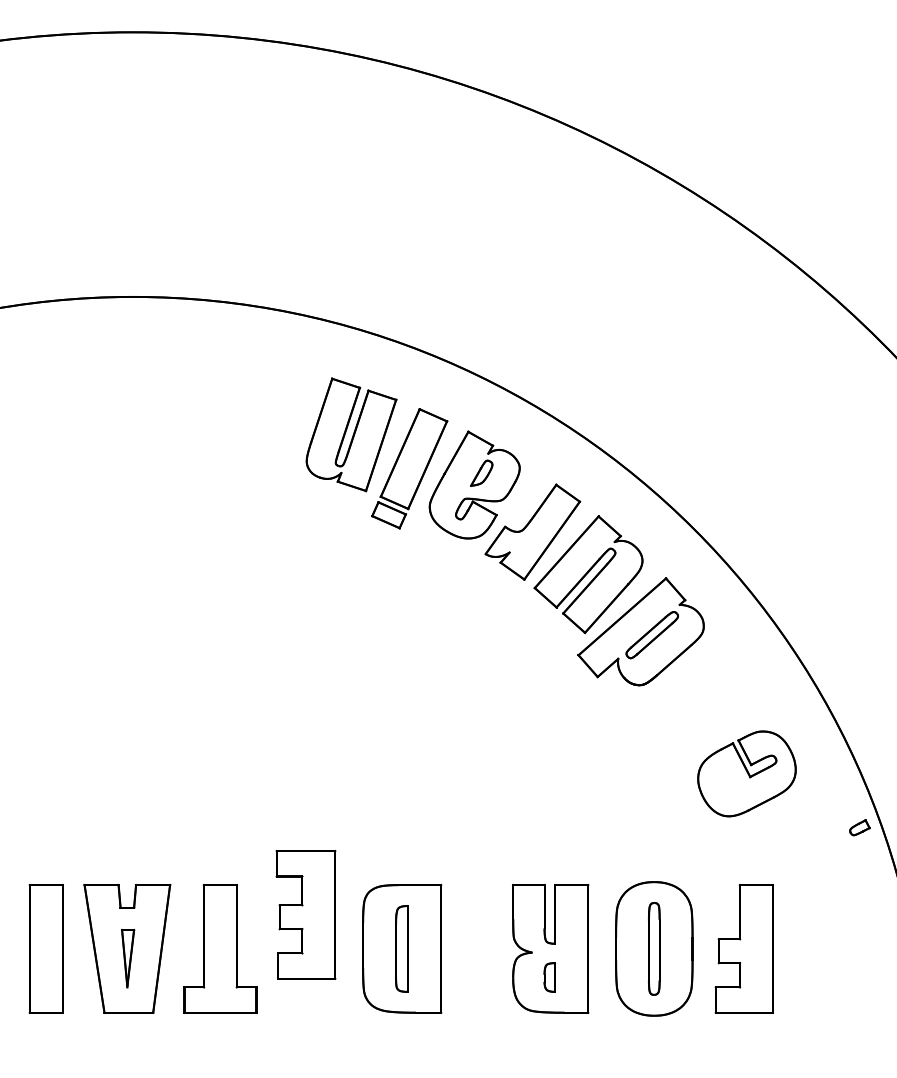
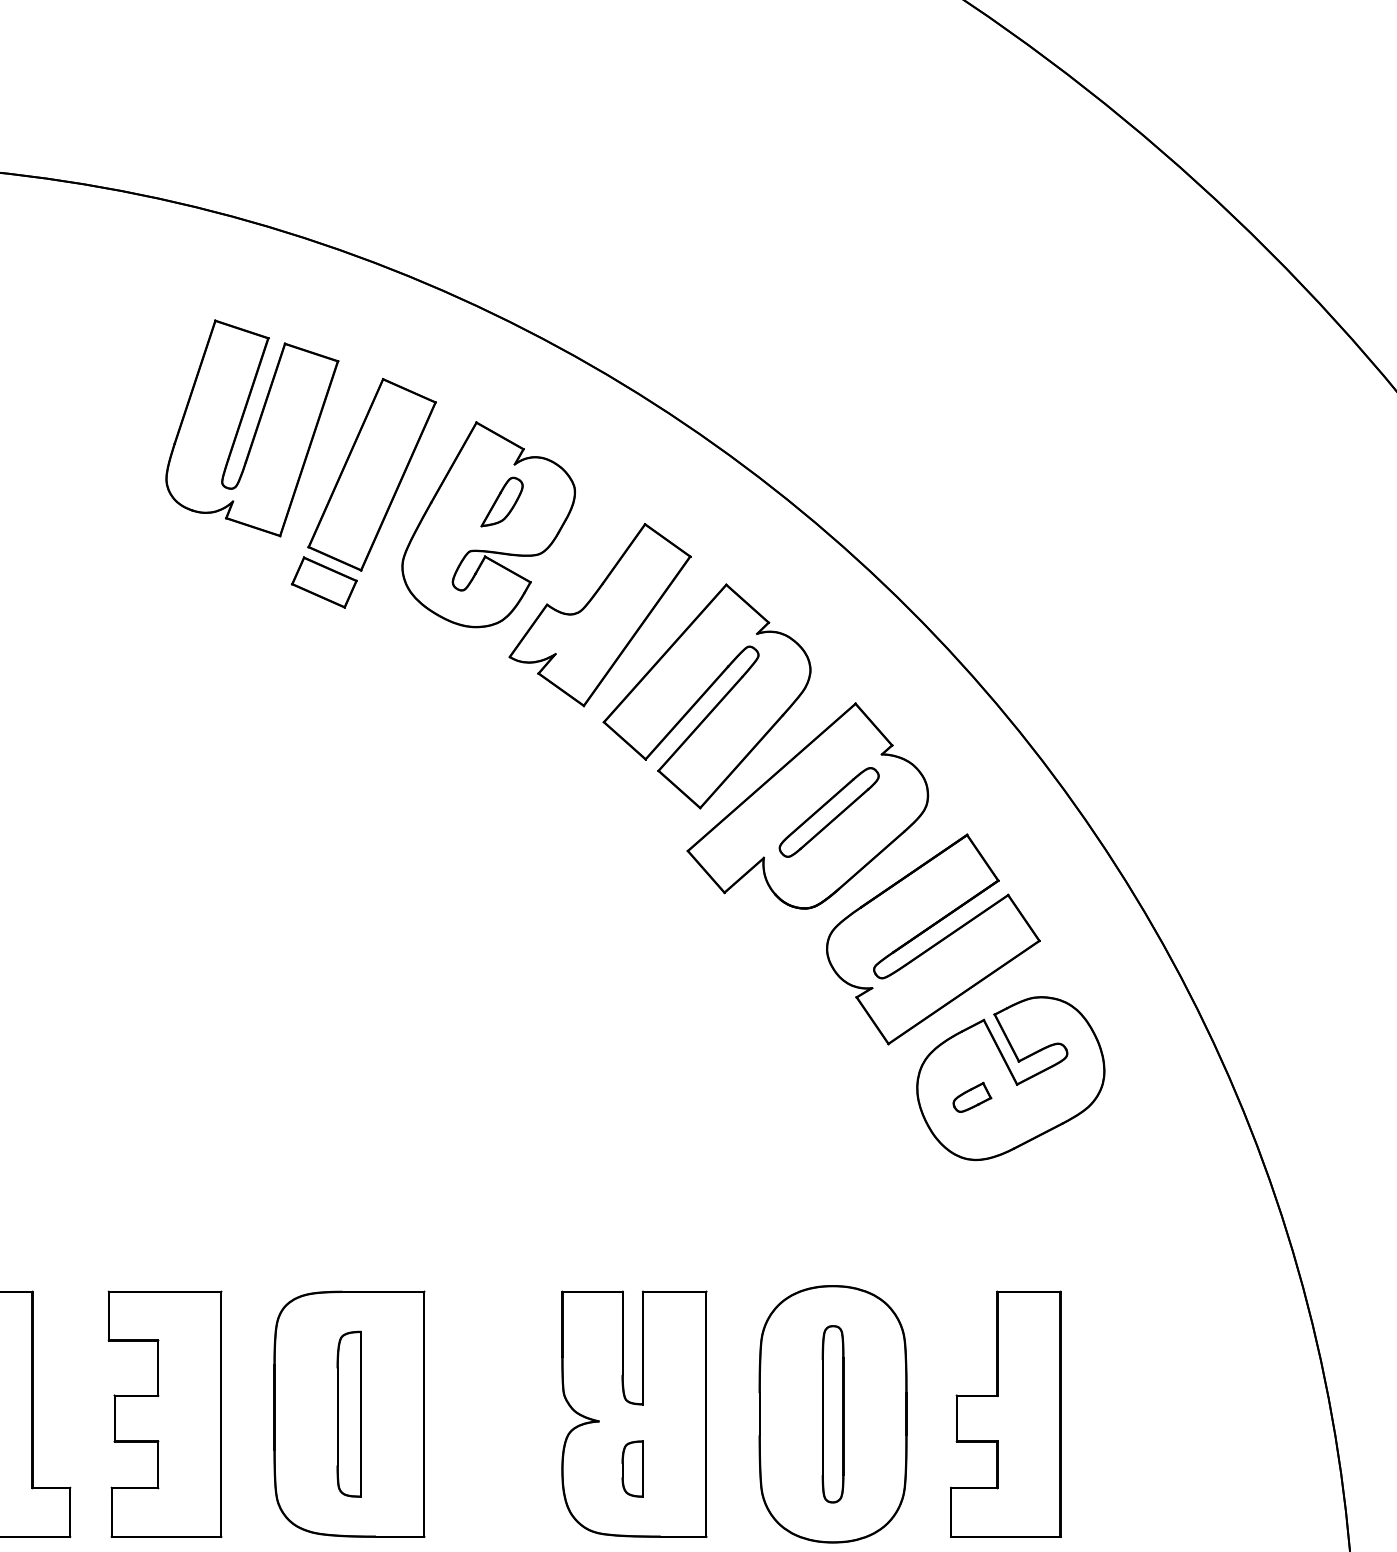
part: (706, 700) -> (933, 937), added
part: (859, 827) -> (971, 1096), moved
part: (305, 914) -> (164, 1413), moved

